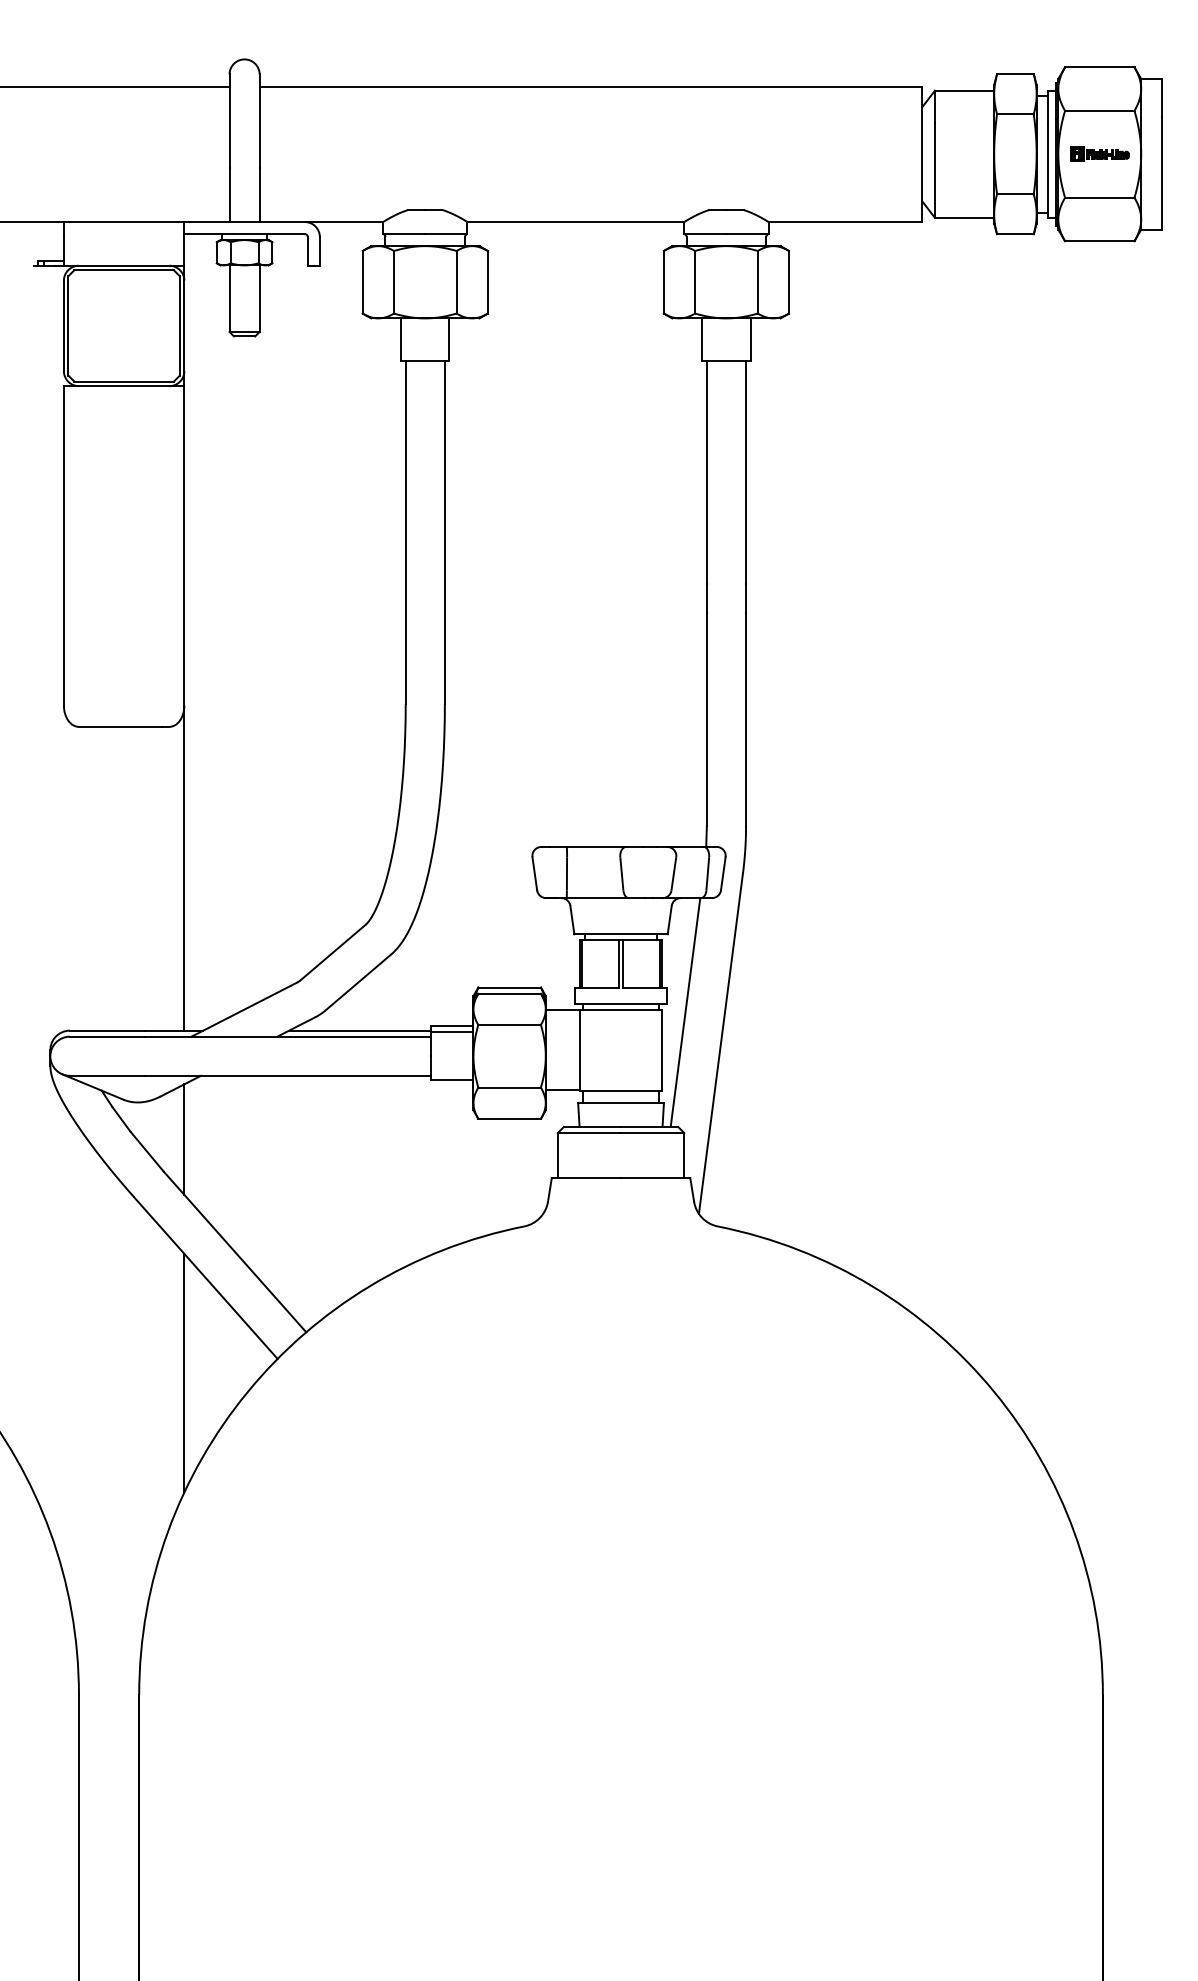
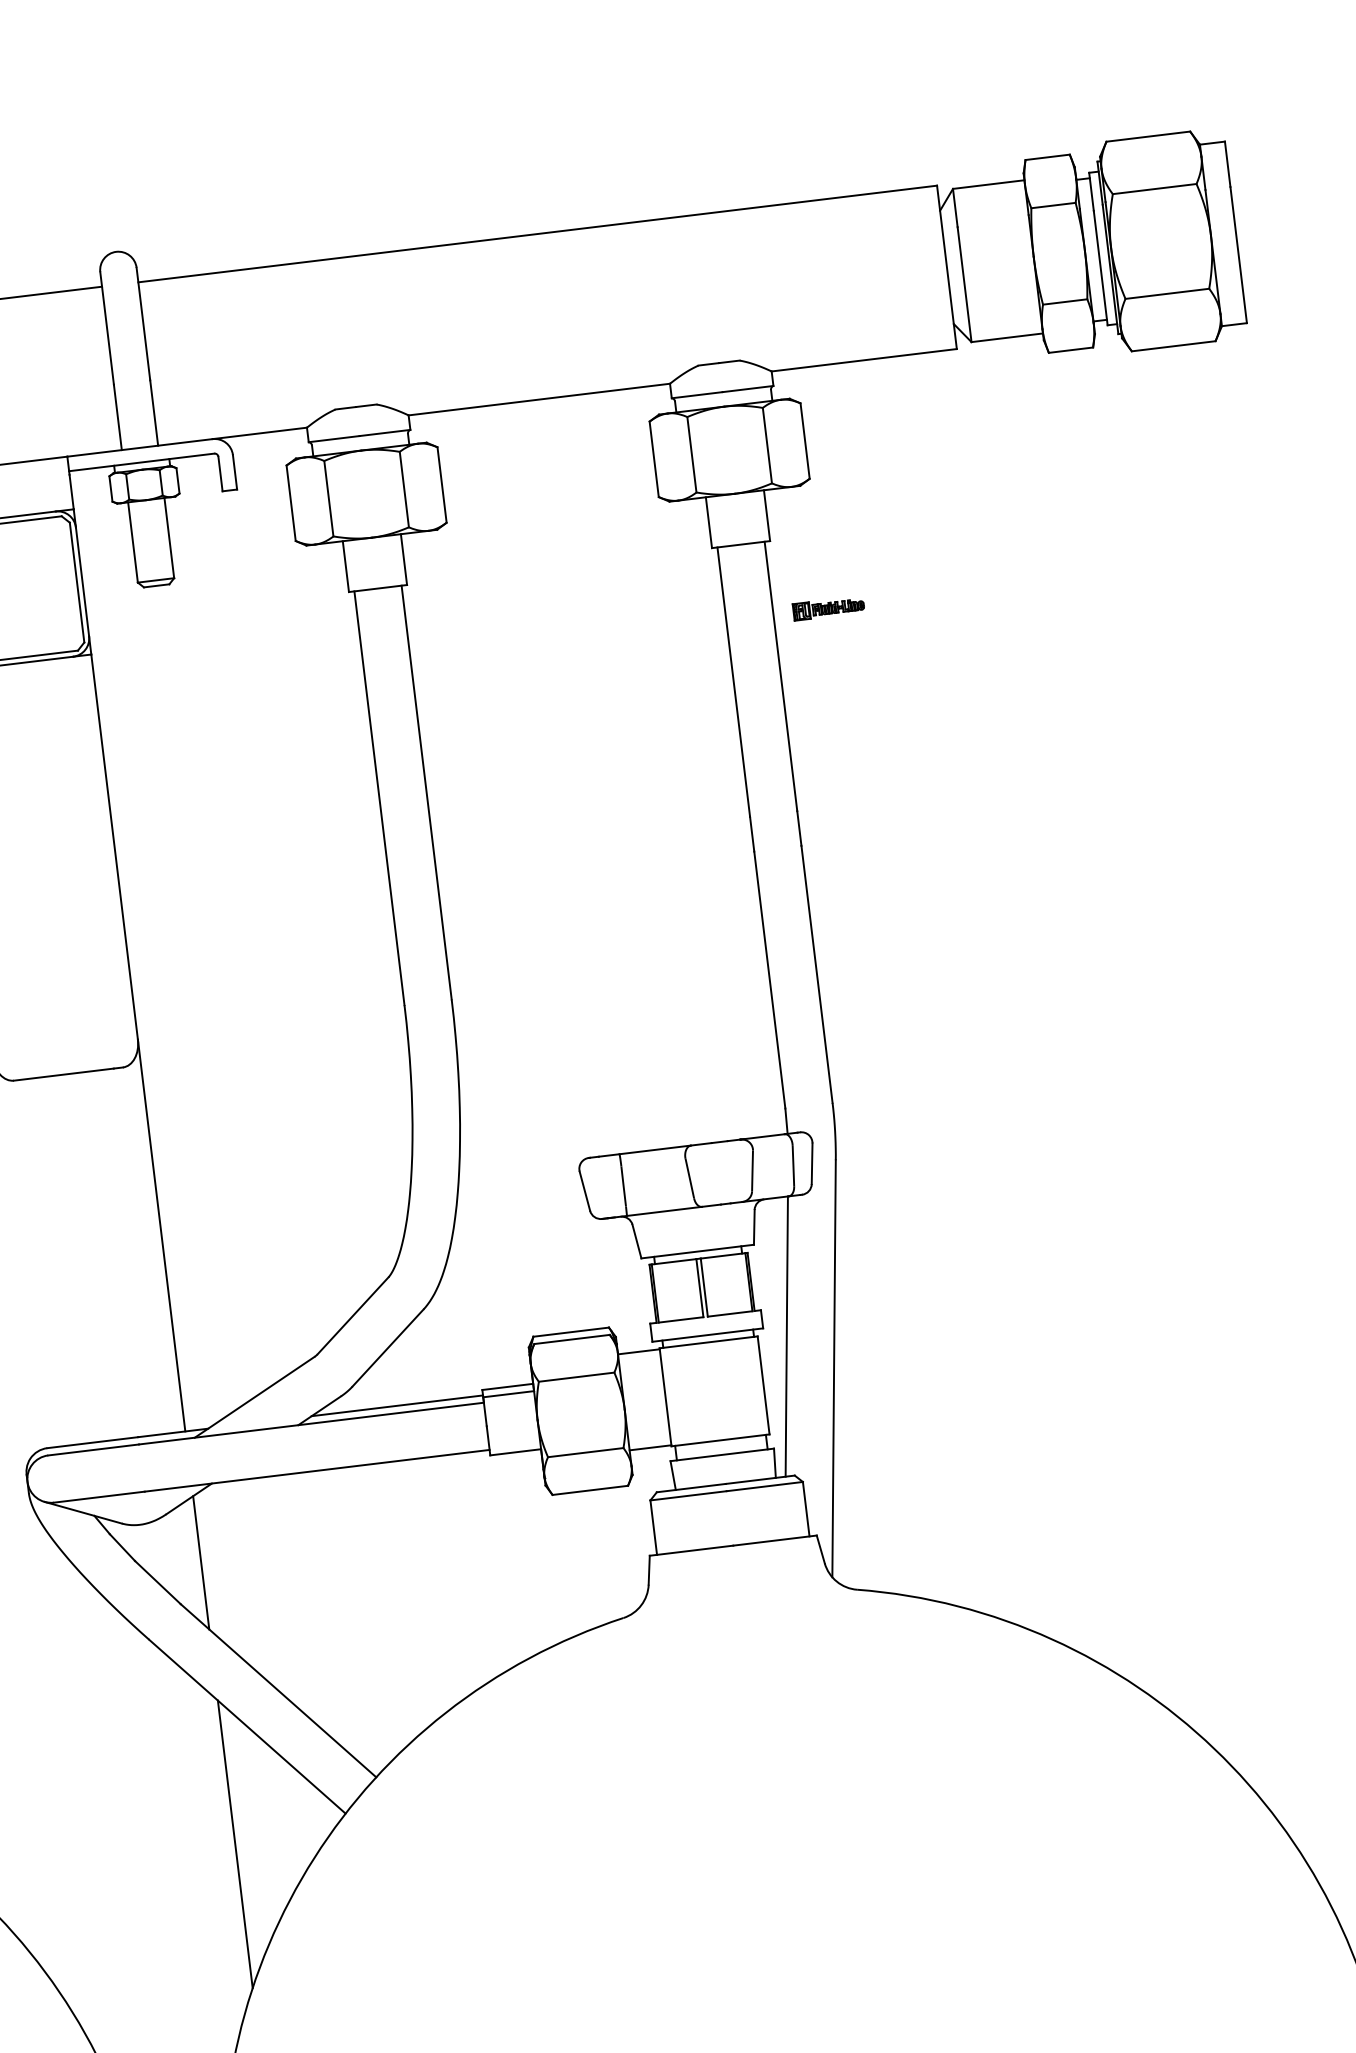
part: (1099, 153) -> (828, 607), moved

